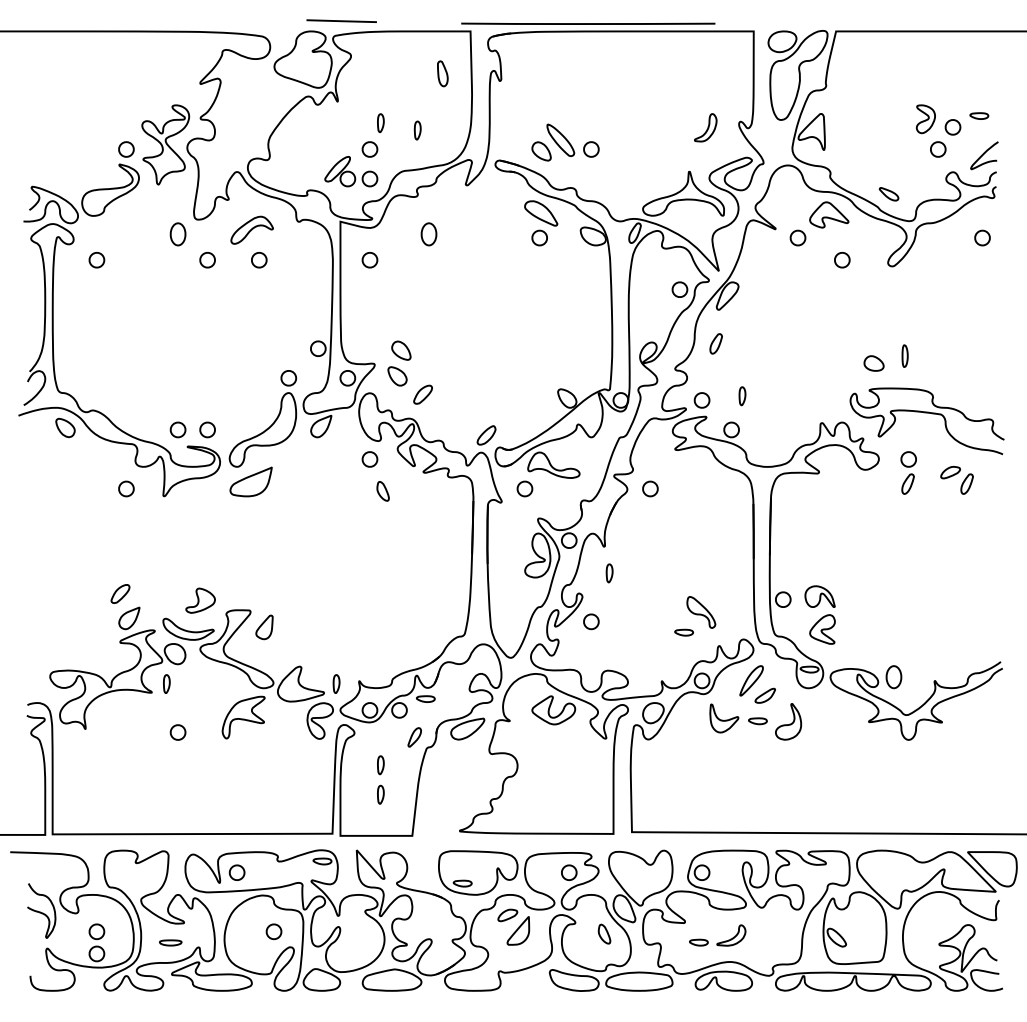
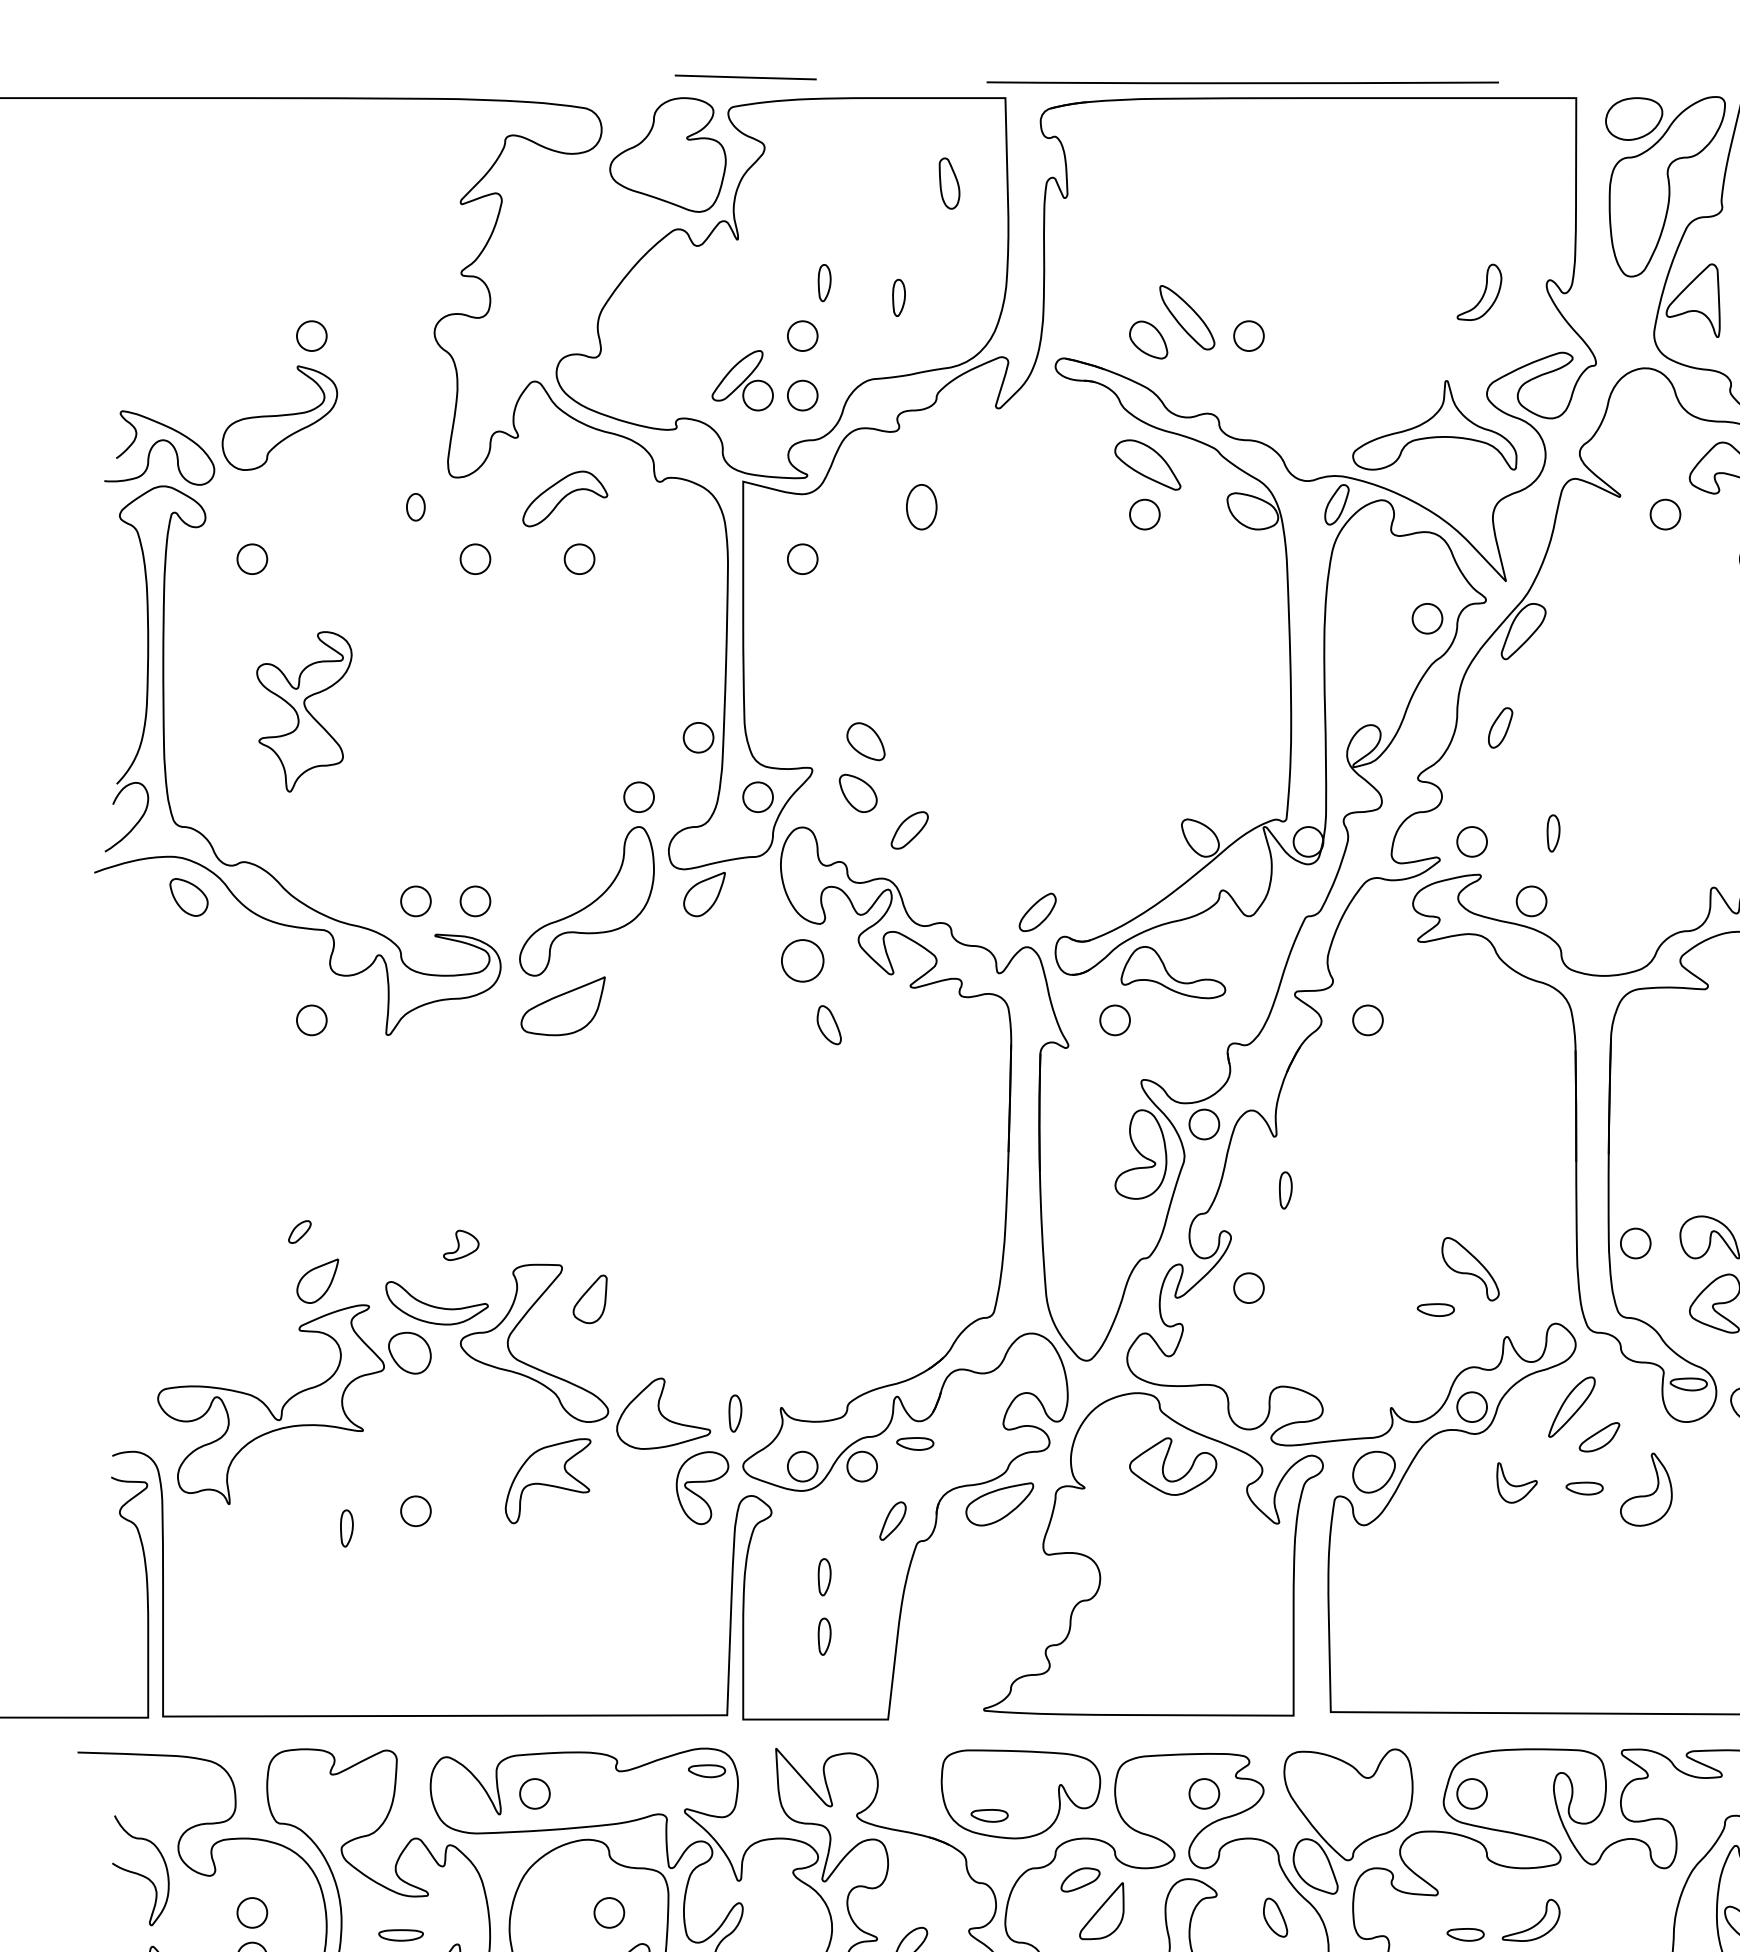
part: (165, 144) -> (303, 711), moved
part: (177, 234) -> (414, 507), size x0.6
part: (369, 459) -> (801, 960), size x1.4
part: (120, 593) -> (299, 1231), size x0.6
part: (200, 600) -> (461, 1245), size x0.6
part: (166, 683) -> (346, 1527), moved
part: (724, 718) -> (1517, 1482), size x0.7

